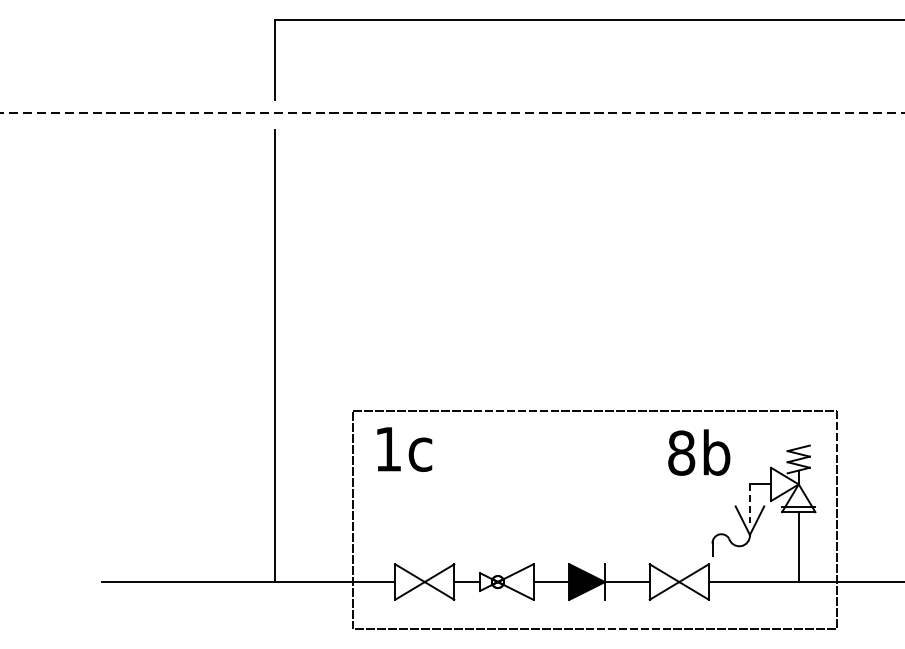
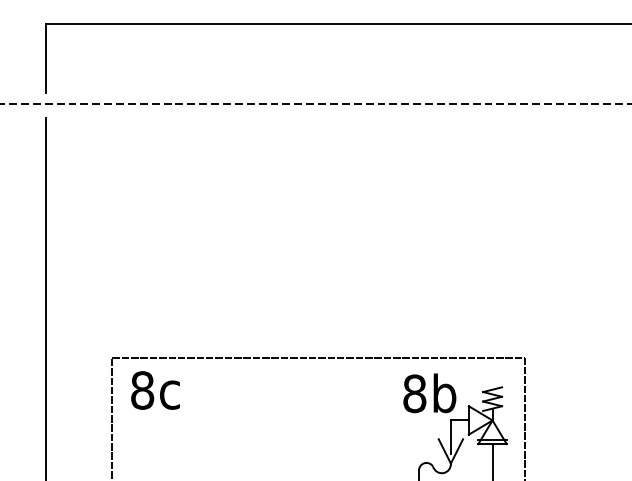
text: (388, 448) -> (142, 389), 1c -> 8c
text: (699, 452) -> (430, 393), moved
line: (749, 504) -> (450, 437), dashed -> solid

